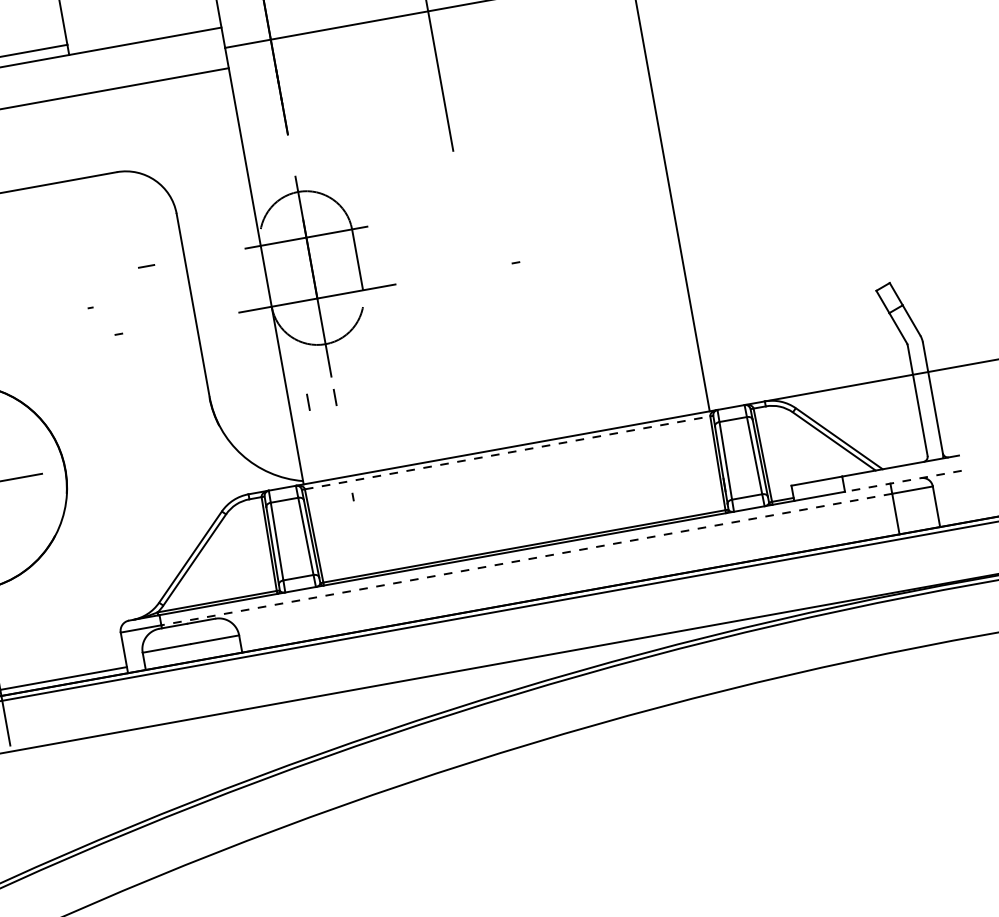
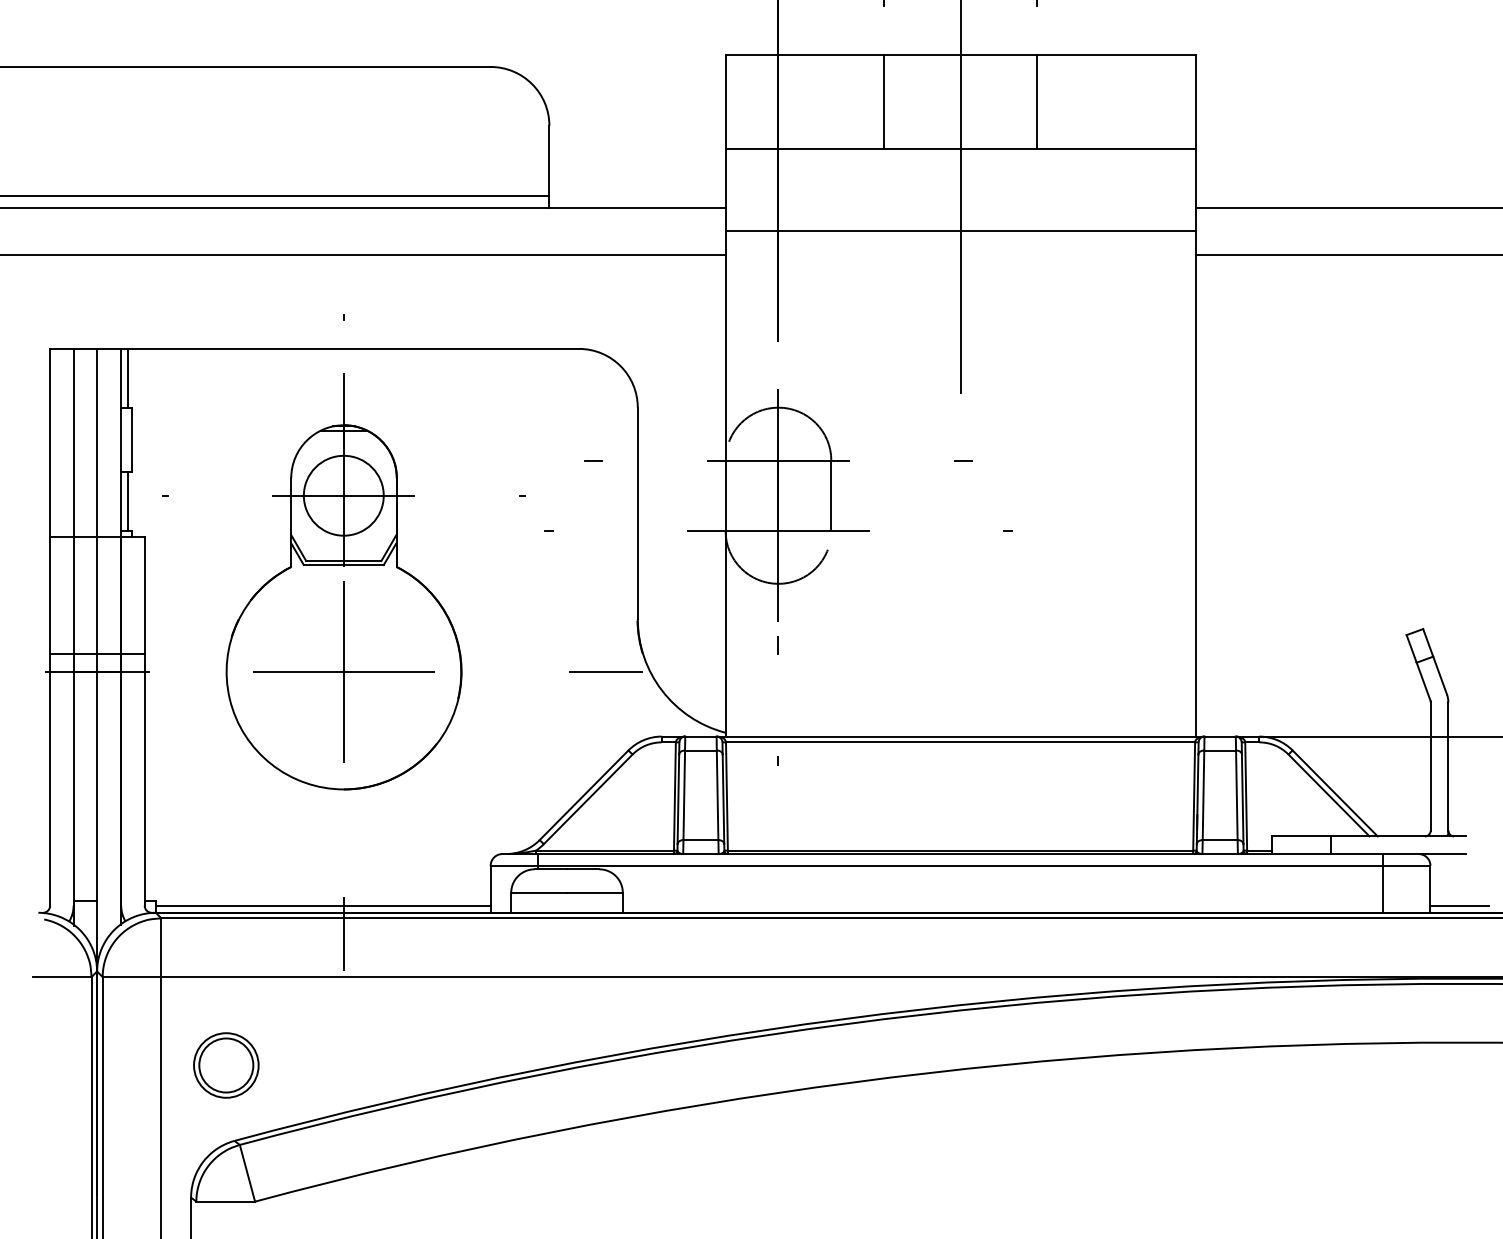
line: (466, 208) -> (963, 460), added
line: (307, 402) -> (746, 645), removed
line: (190, 446) -> (606, 671), added
line: (507, 452) -> (960, 742), dashed -> solid
line: (903, 481) -> (1398, 854), dashed -> solid
line: (964, 516) -> (1459, 905), added
line: (526, 559) -> (960, 865), dashed -> solid

